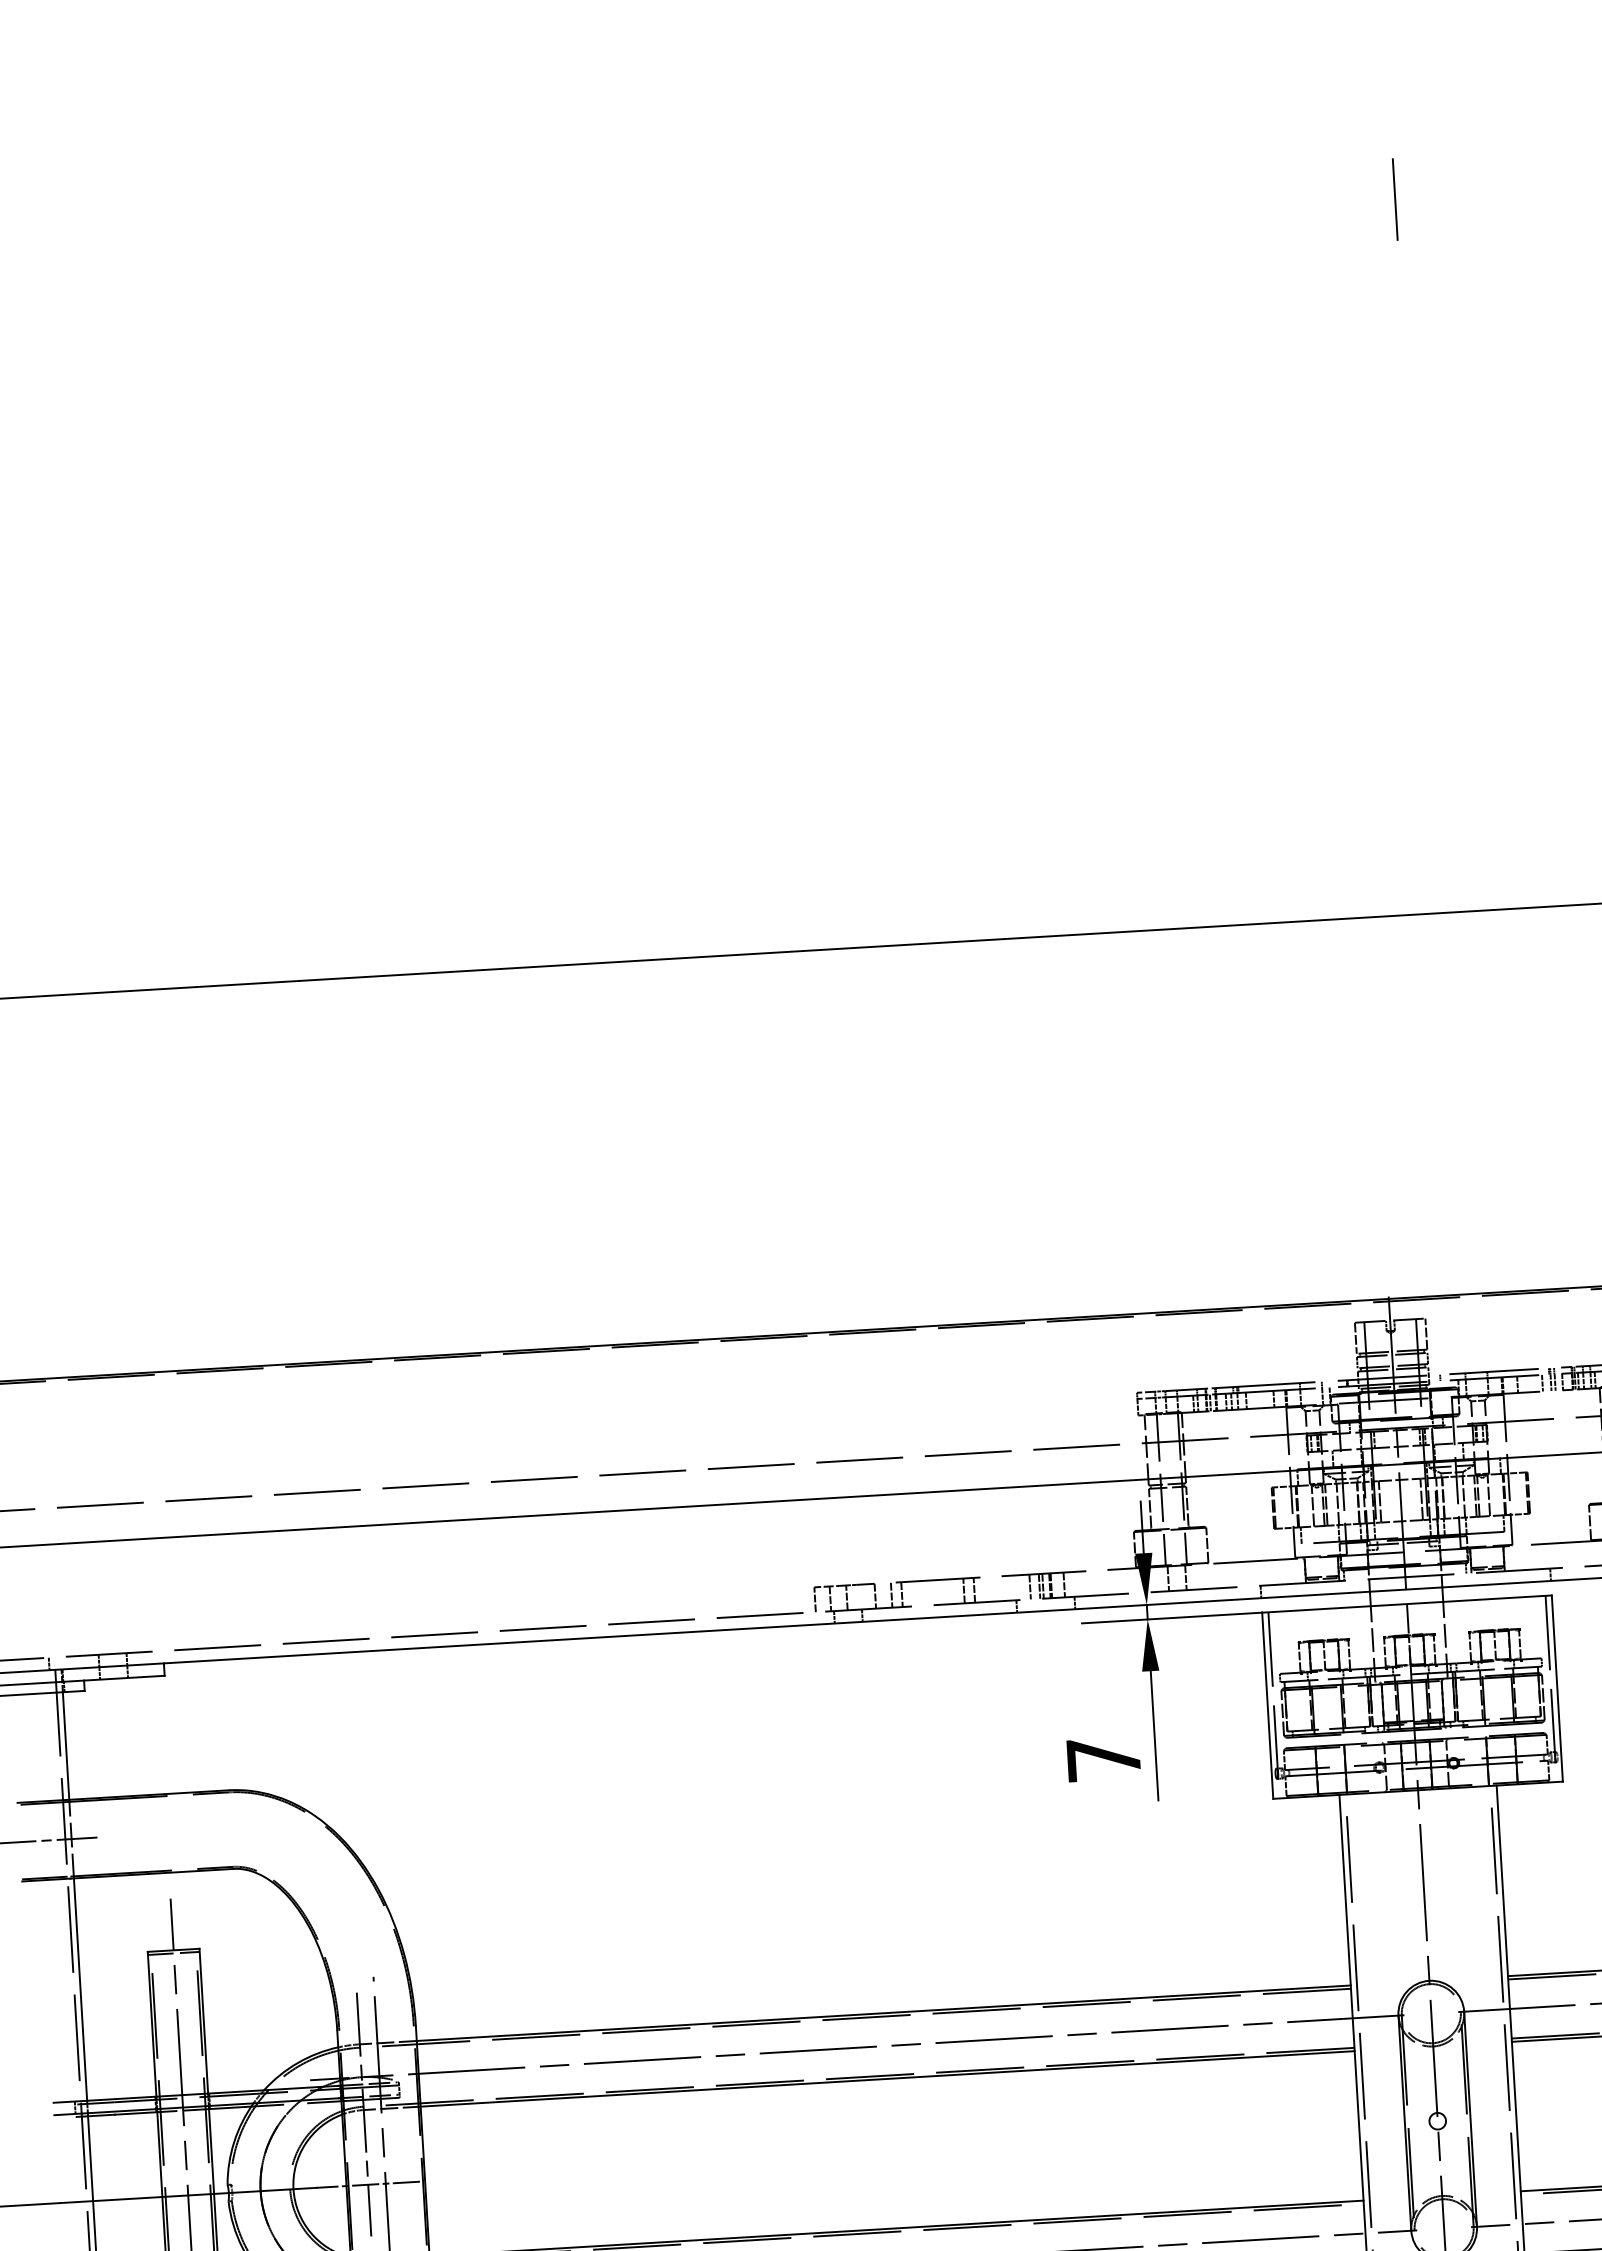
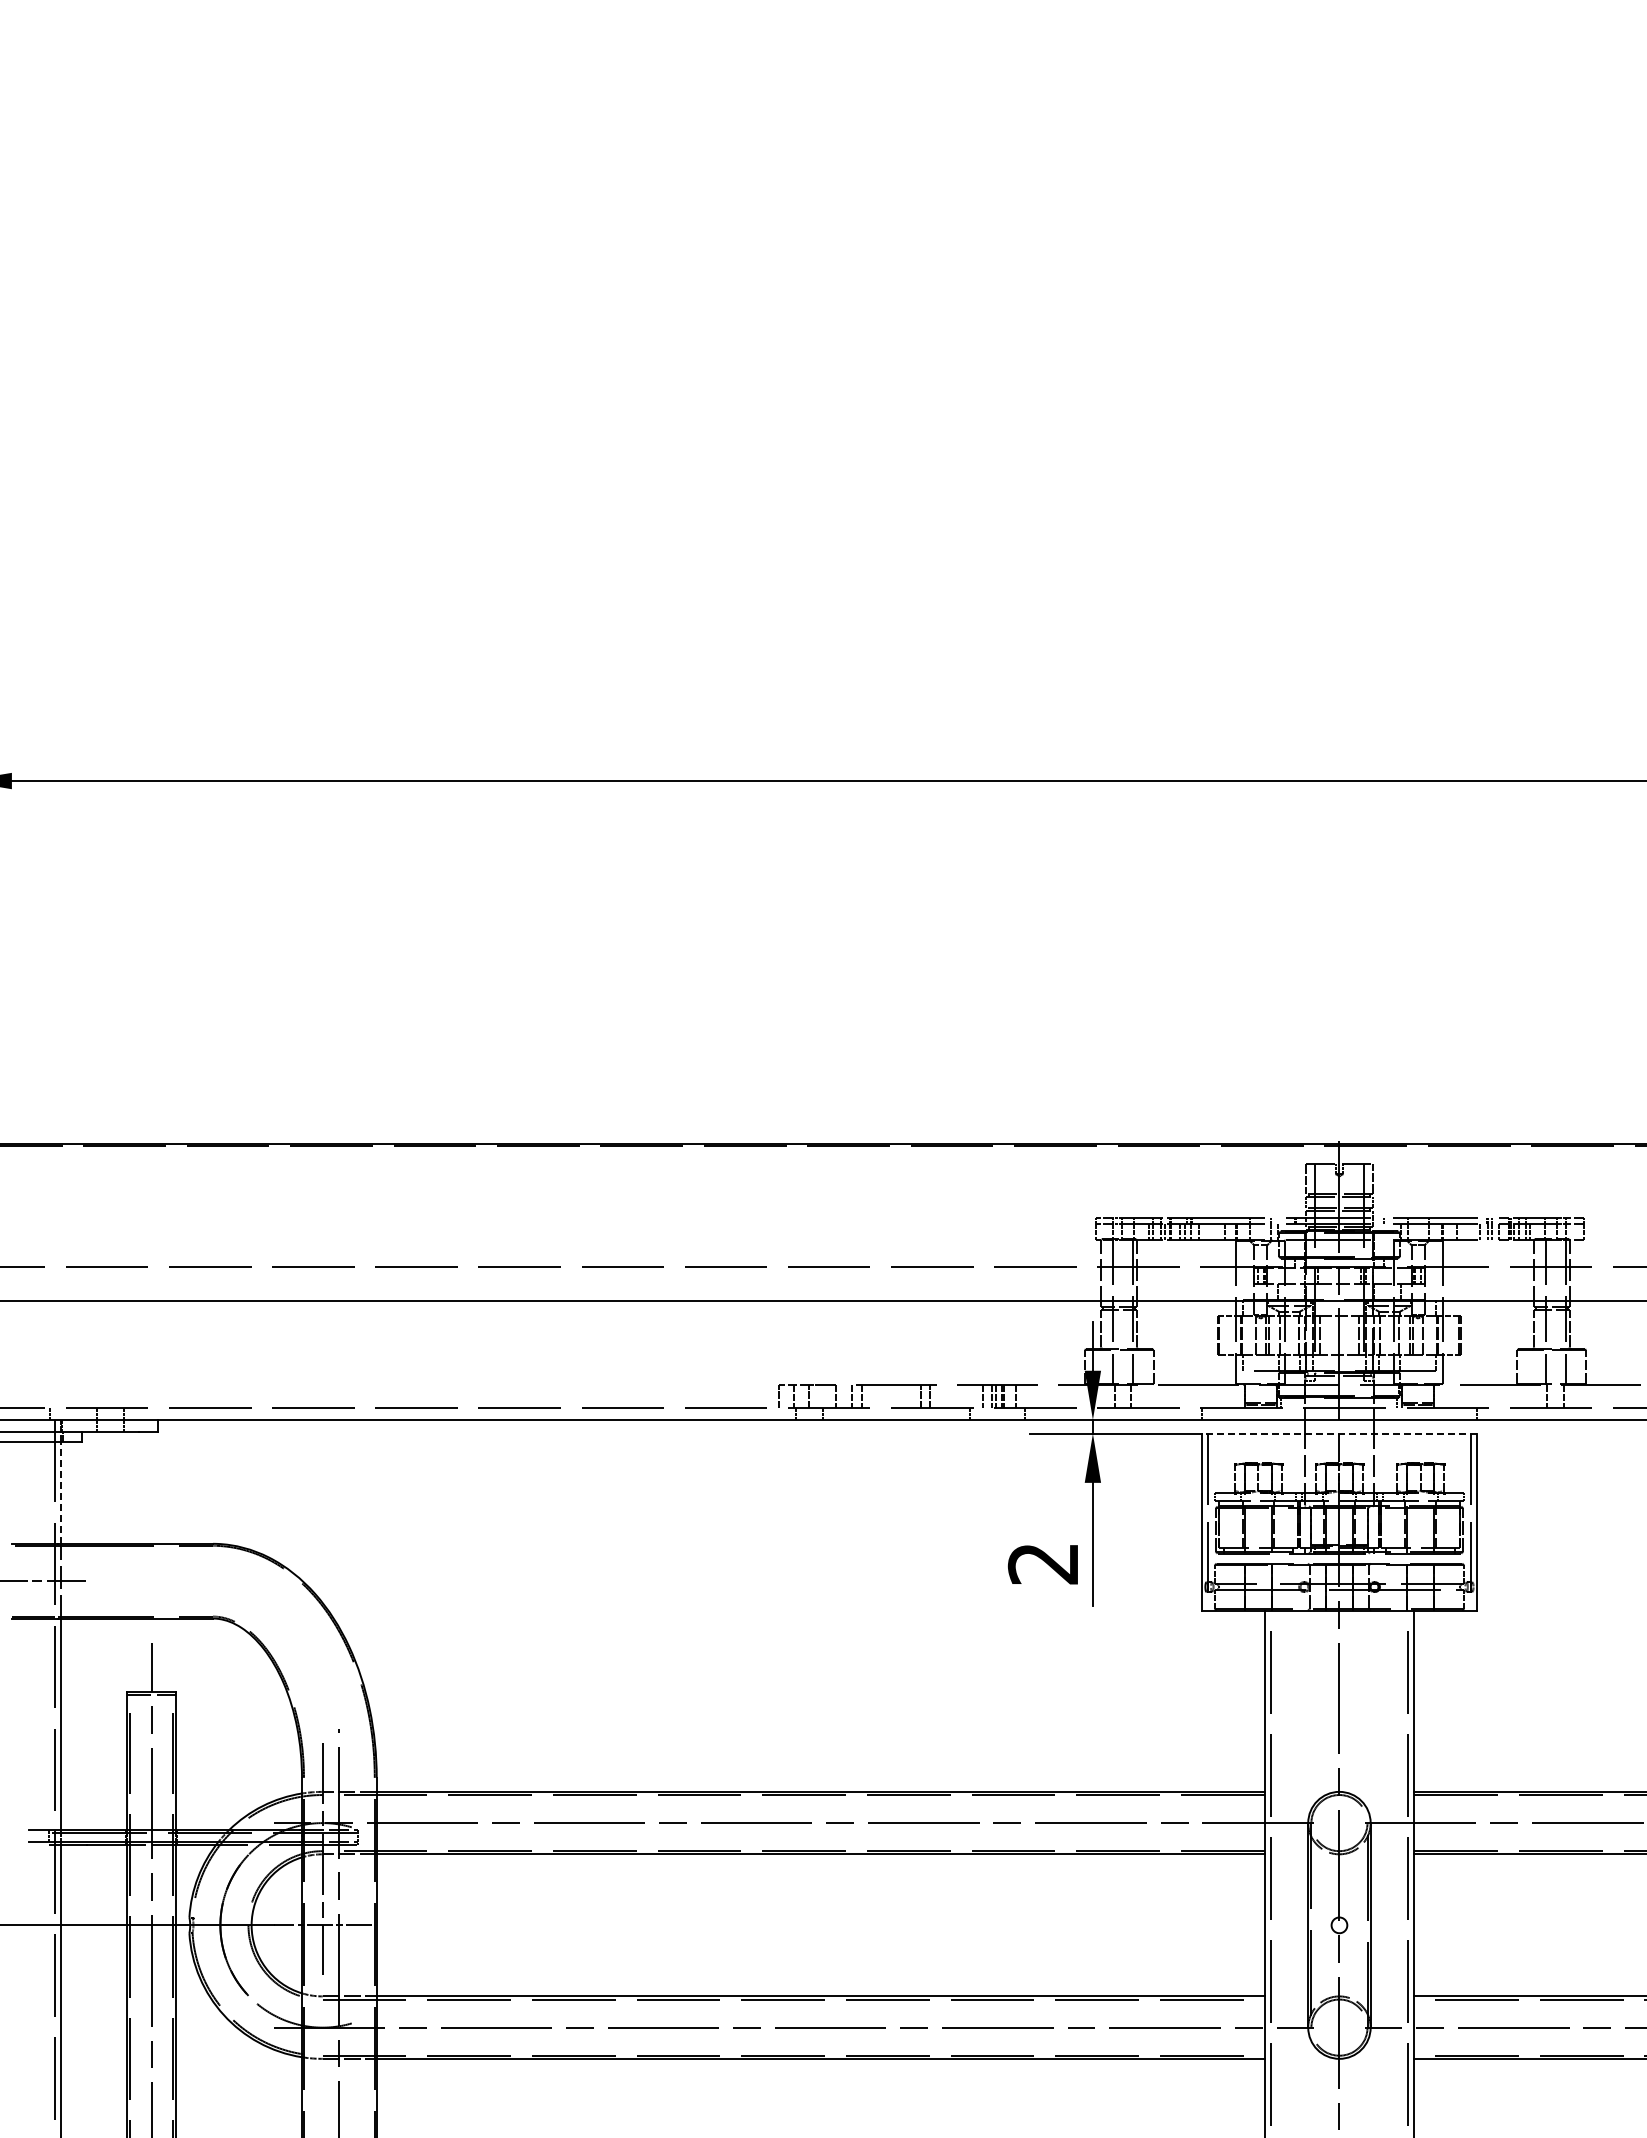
line: (1394, 199) -> (1406, 102), removed
line: (1407, 1603) -> (1339, 1433), solid -> dashed
line: (66, 1745) -> (61, 1492), solid -> dashed
text: (1102, 1760) -> (1042, 1564), 7 -> 2

